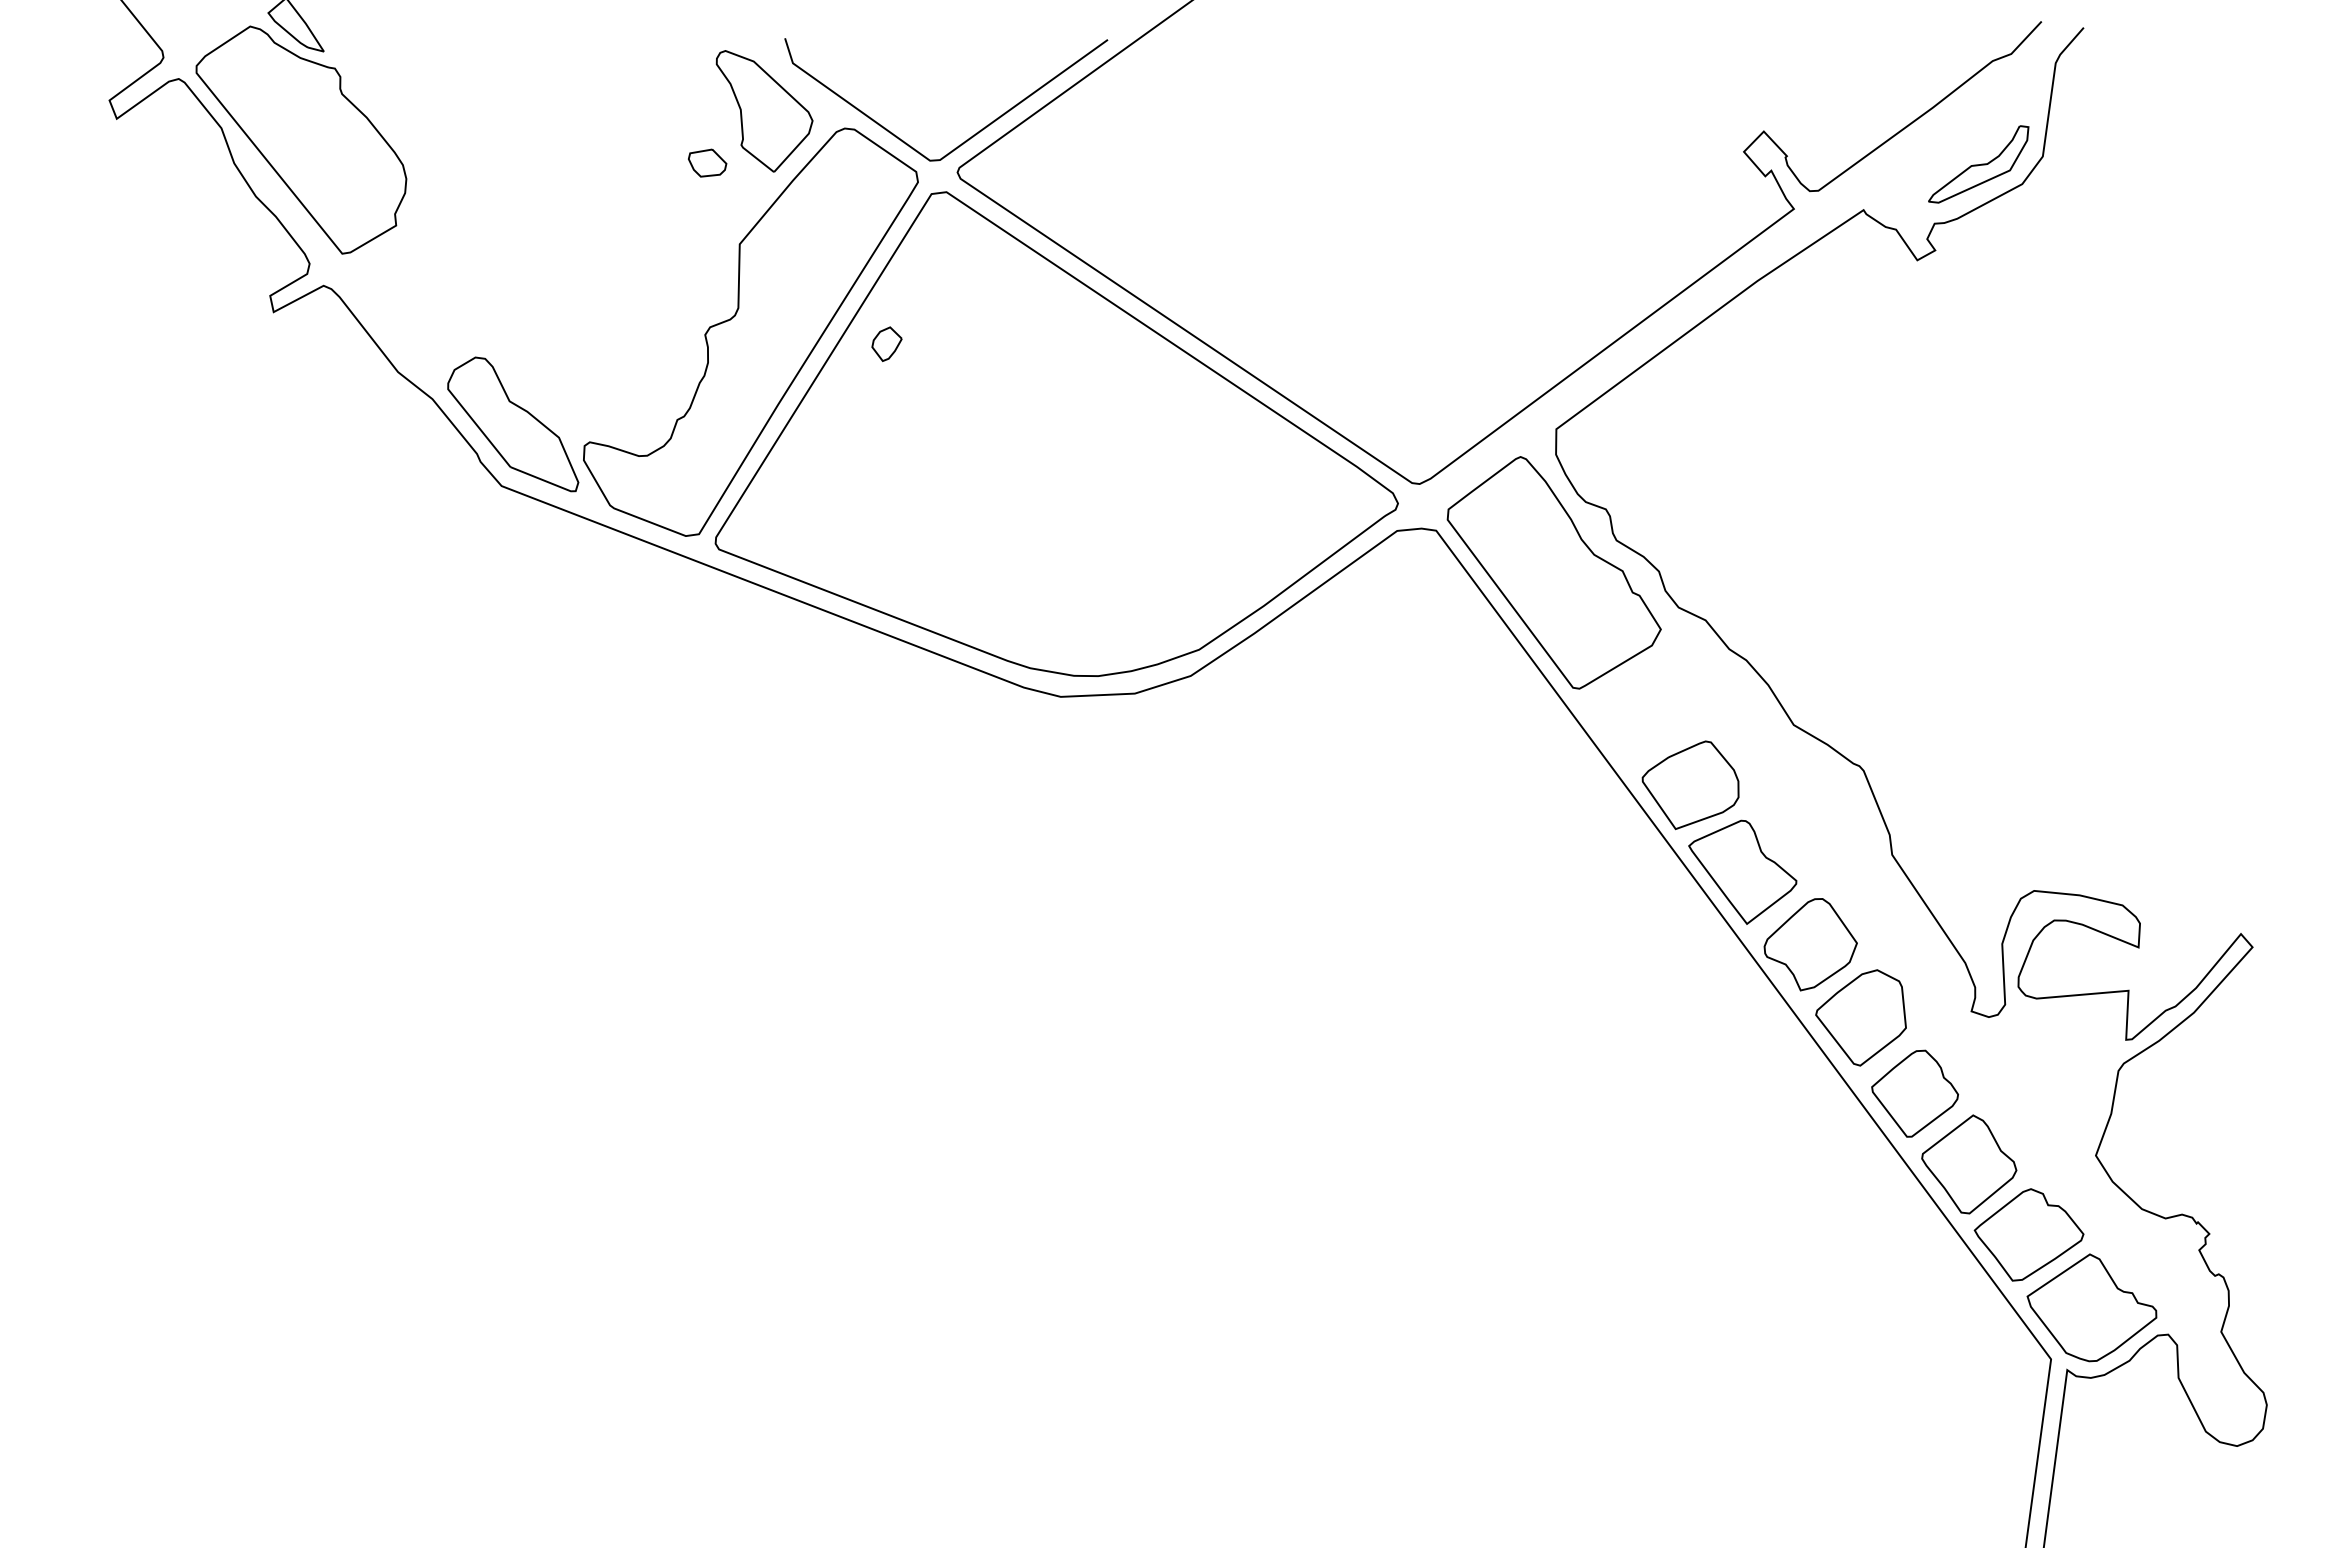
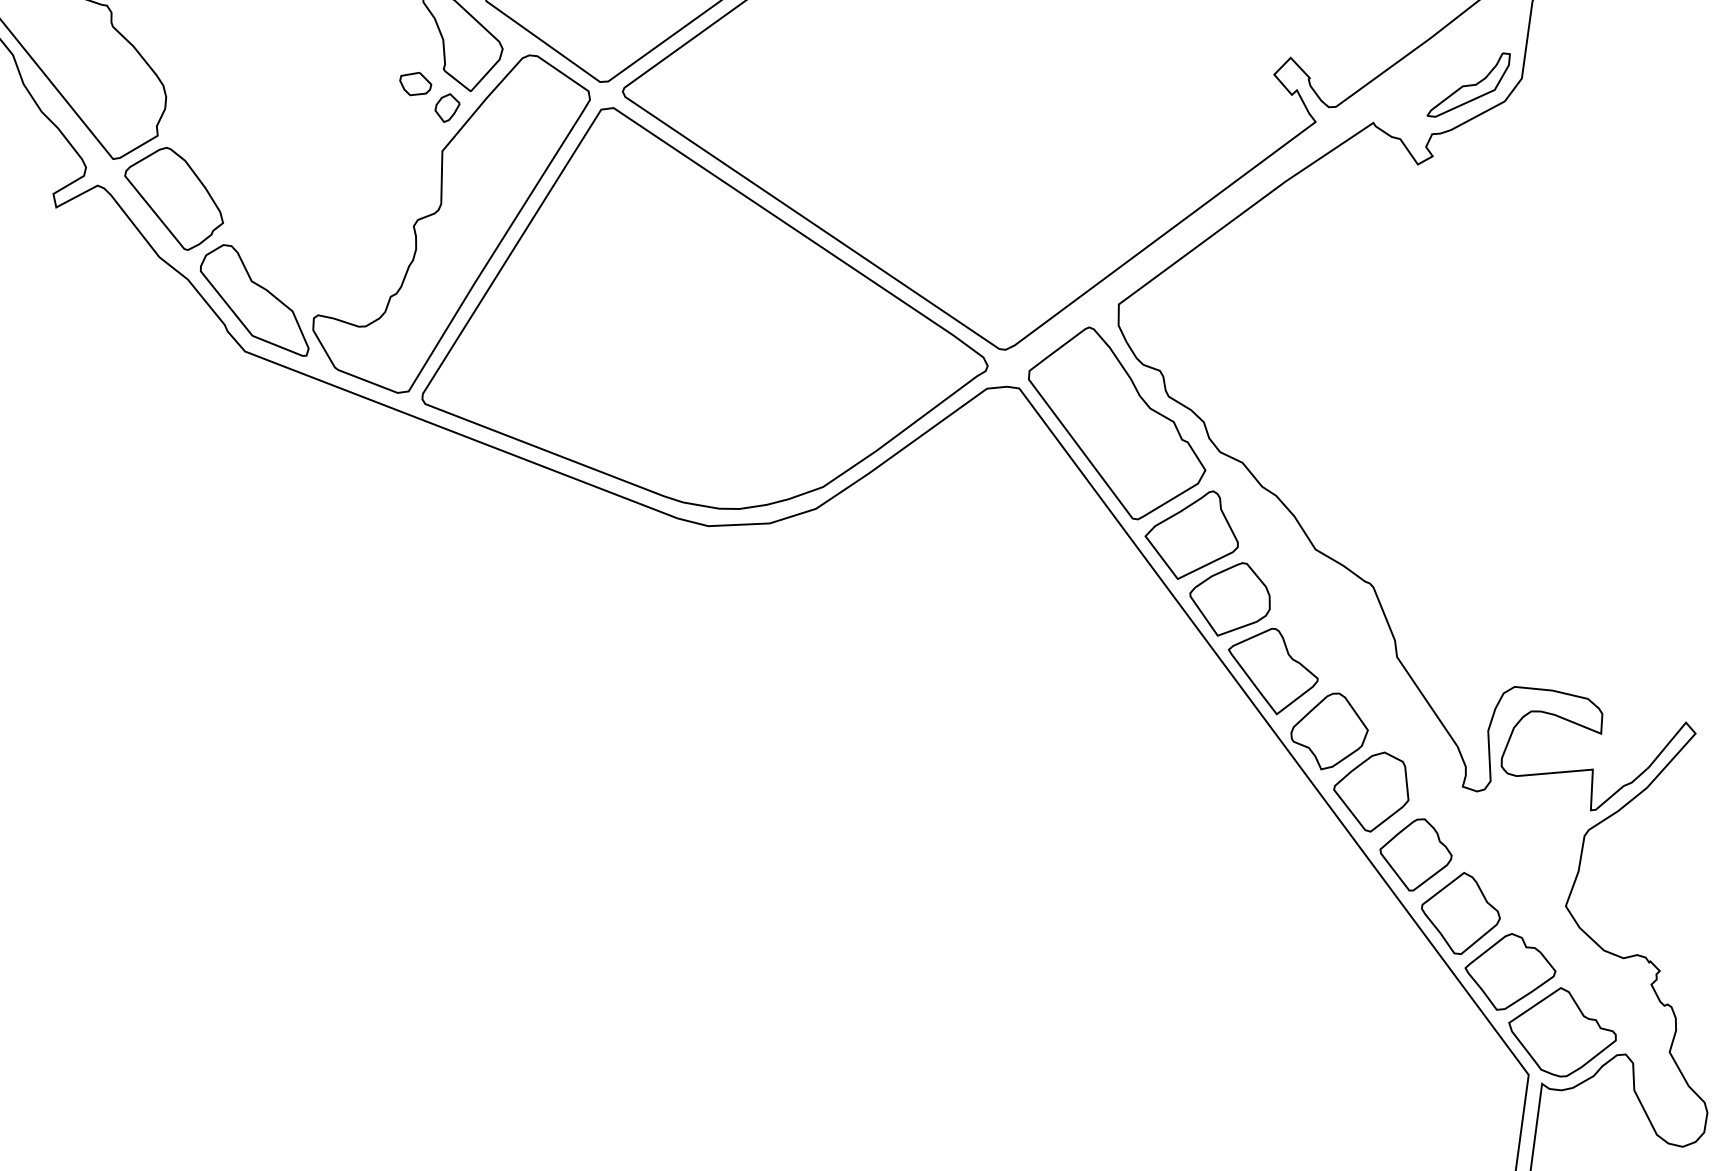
part: (415, 301) -> (173, 198), added
part: (886, 343) -> (447, 107), moved
part: (1643, 707) -> (1191, 534), added

